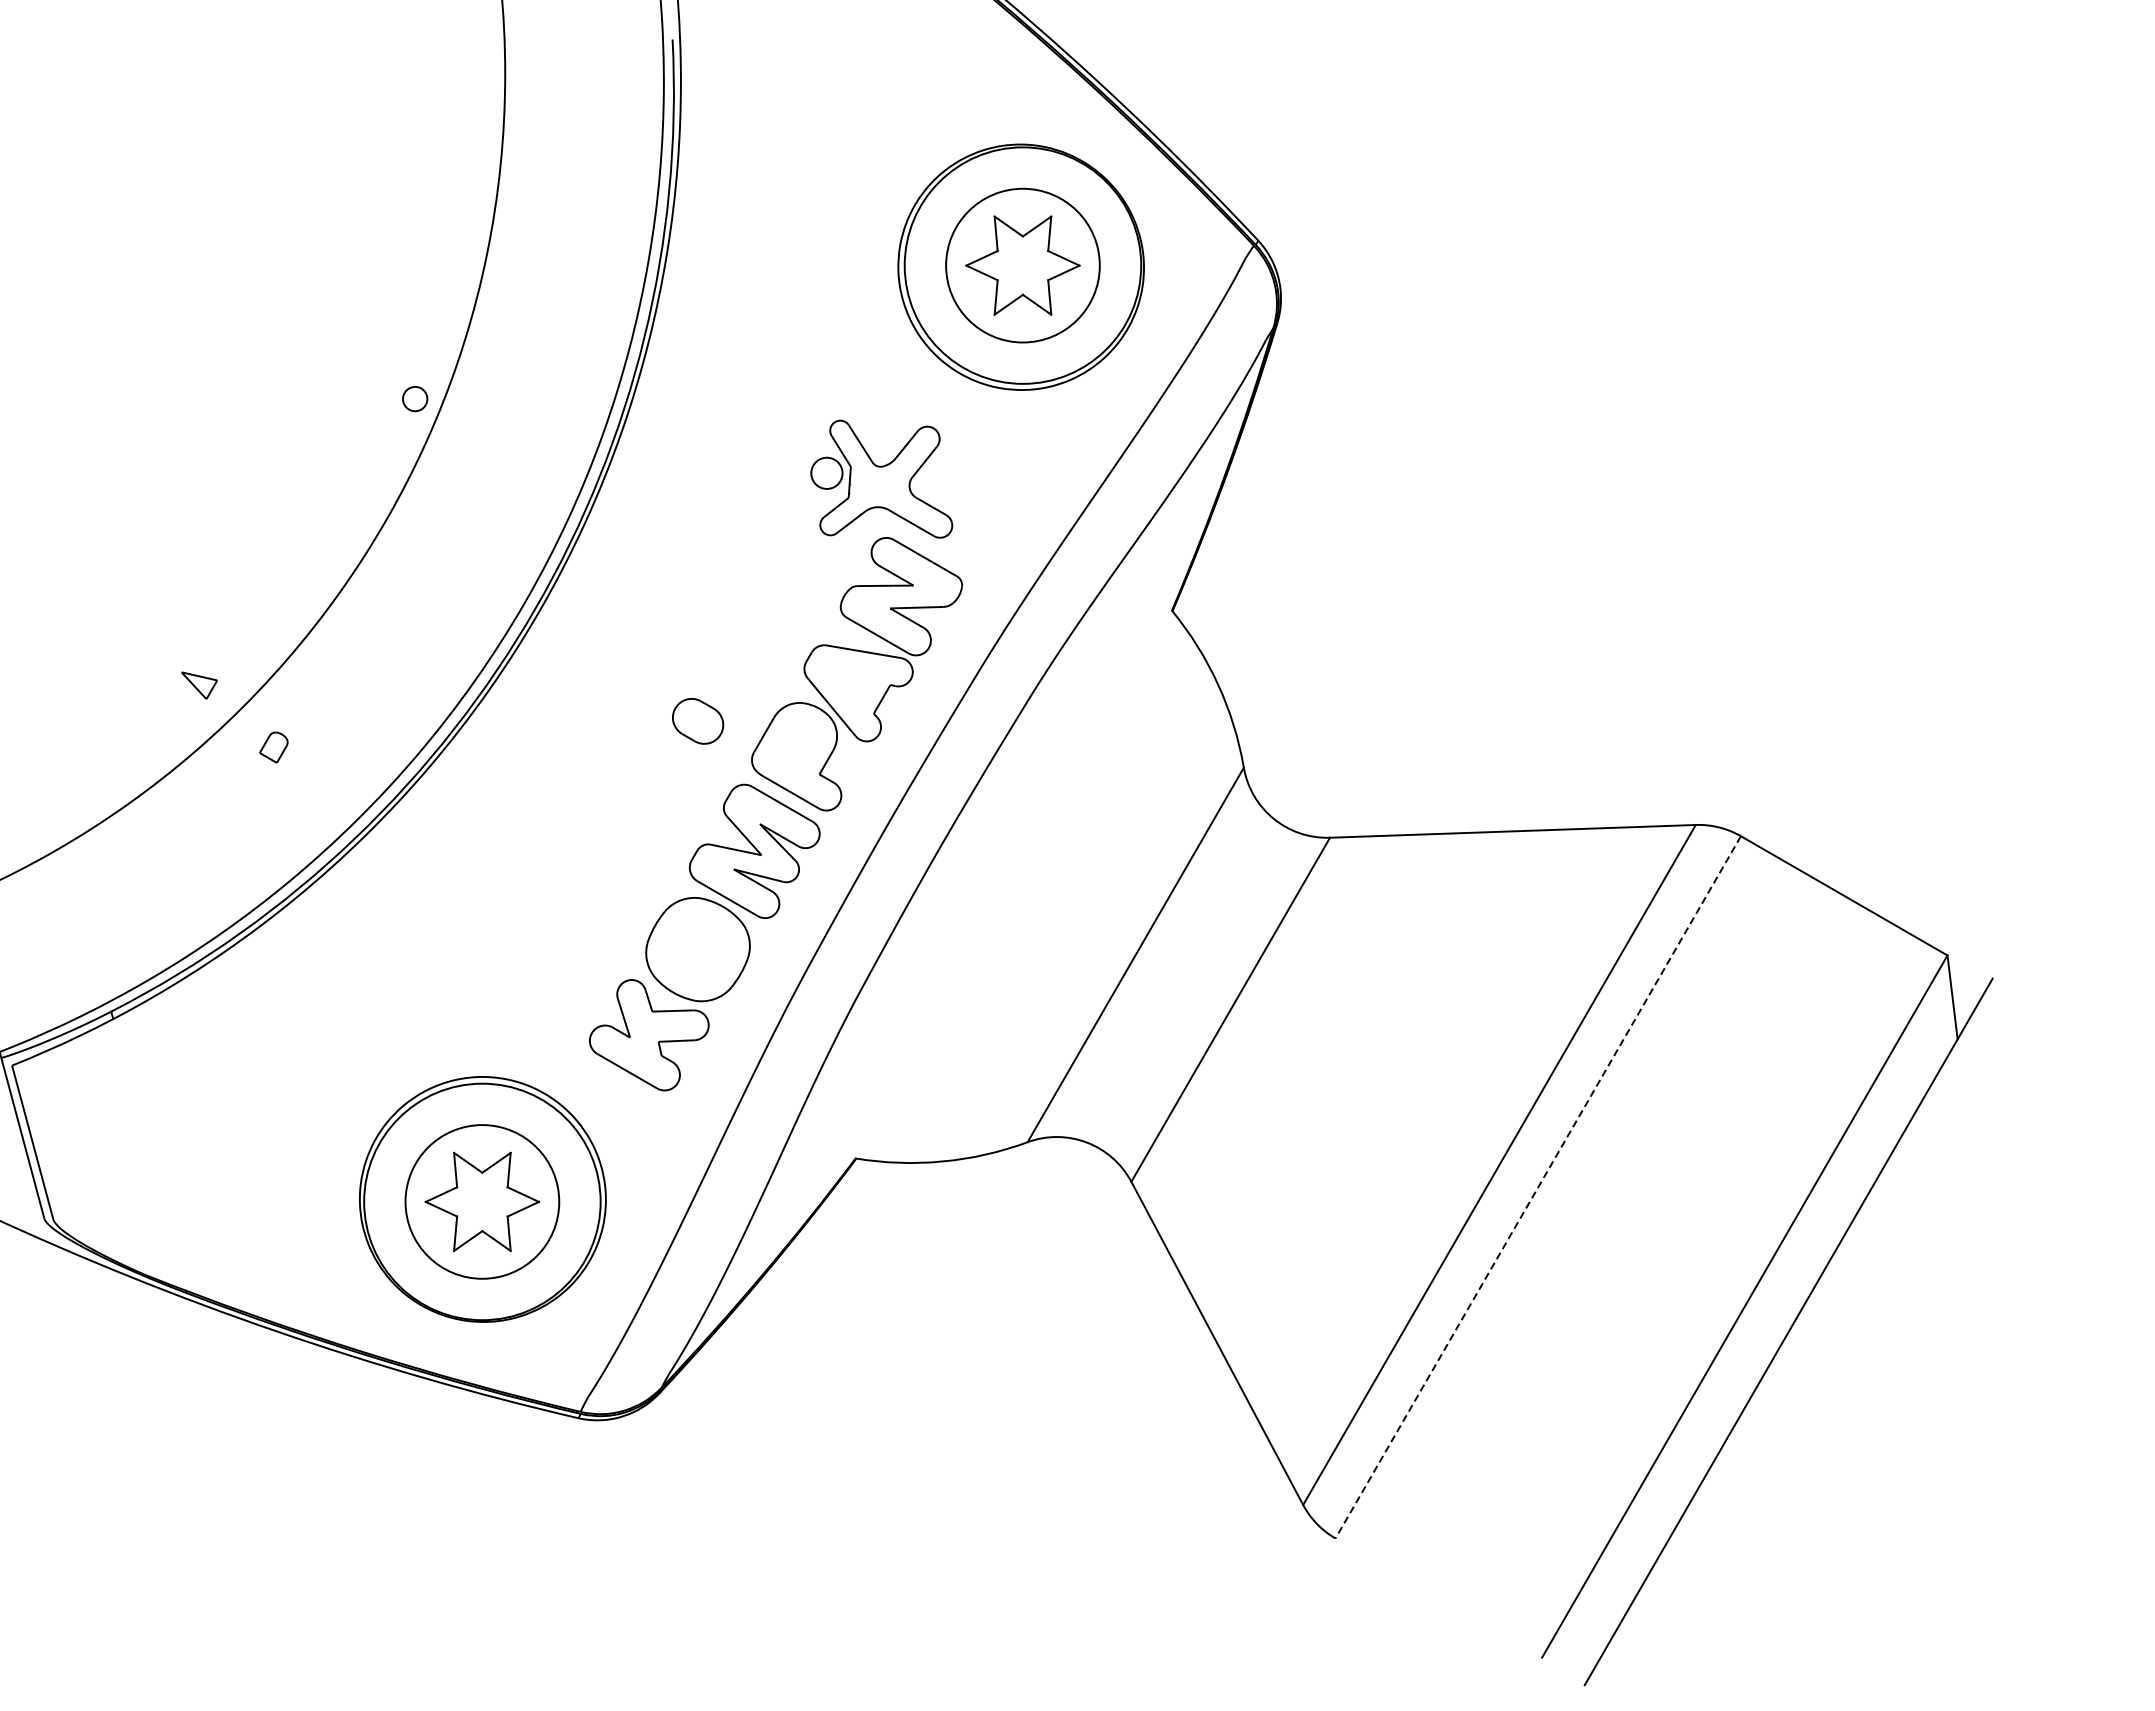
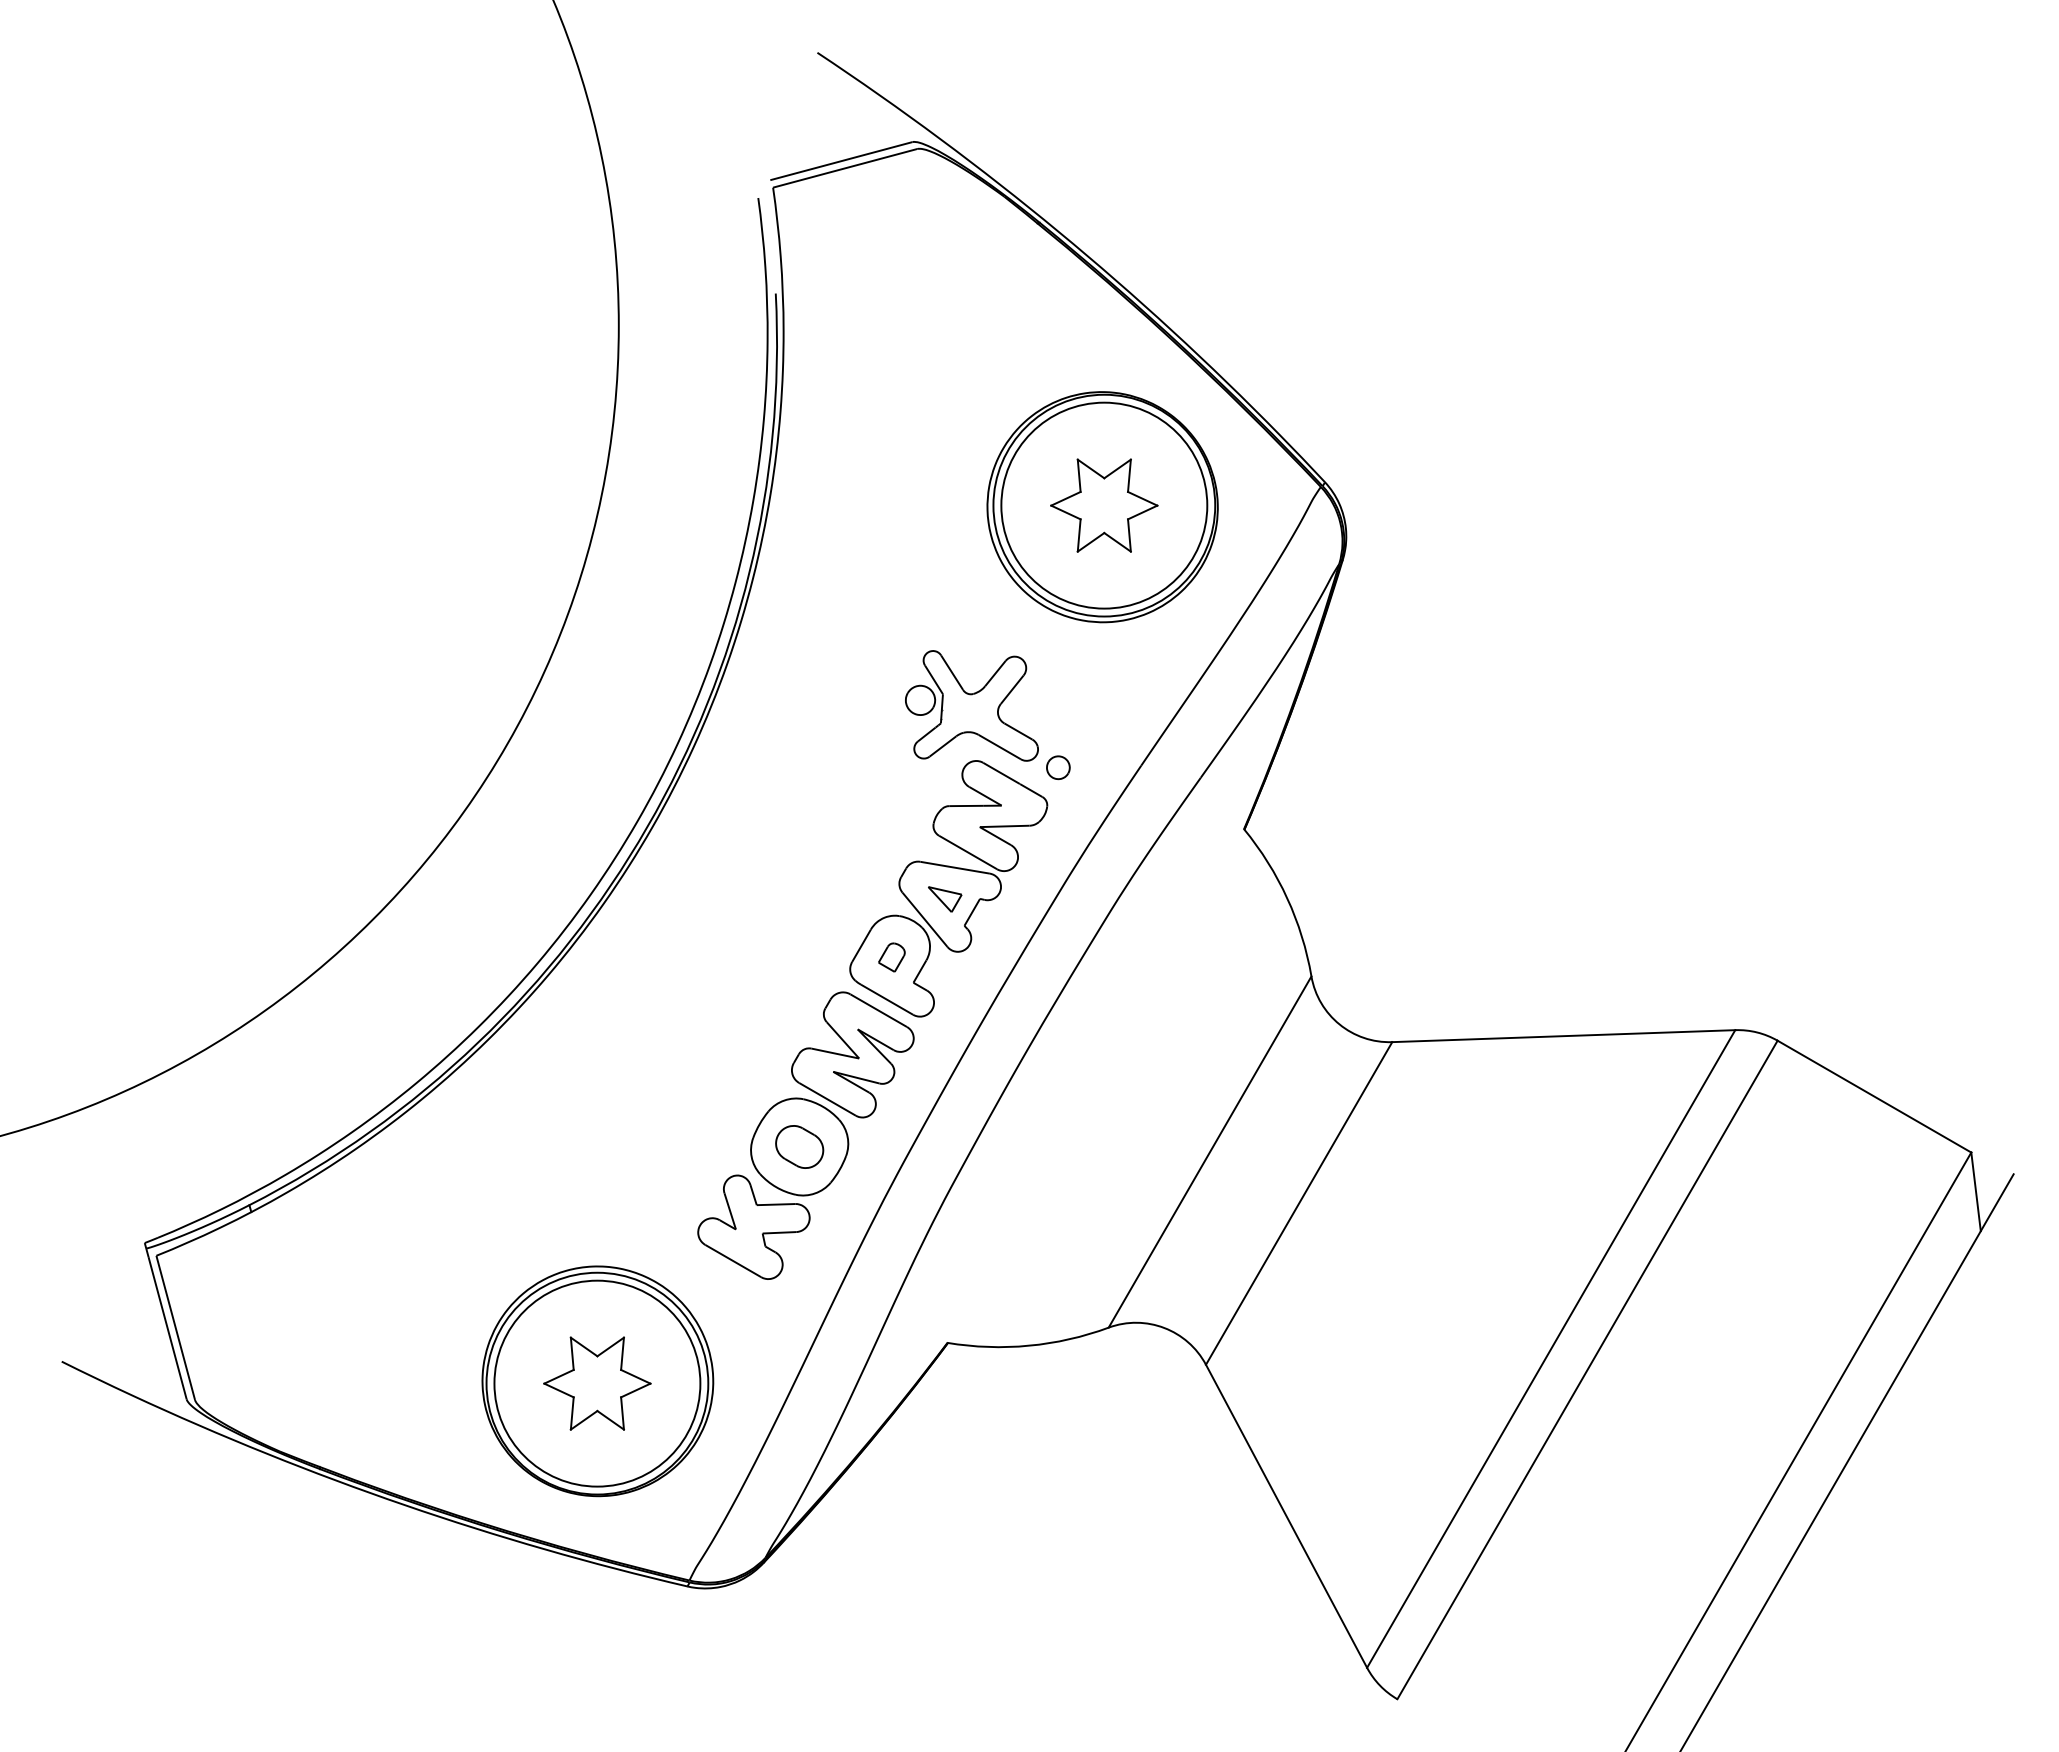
circle: (1023, 265) -> (1104, 505), size x1.43
part: (415, 398) -> (1058, 767), moved
part: (199, 685) -> (945, 899), moved
part: (697, 720) -> (799, 1146), moved
part: (273, 747) -> (891, 957), moved
line: (1538, 1187) -> (1587, 1370), dashed -> solid
circle: (482, 1201) -> (597, 1383), size x1.43

